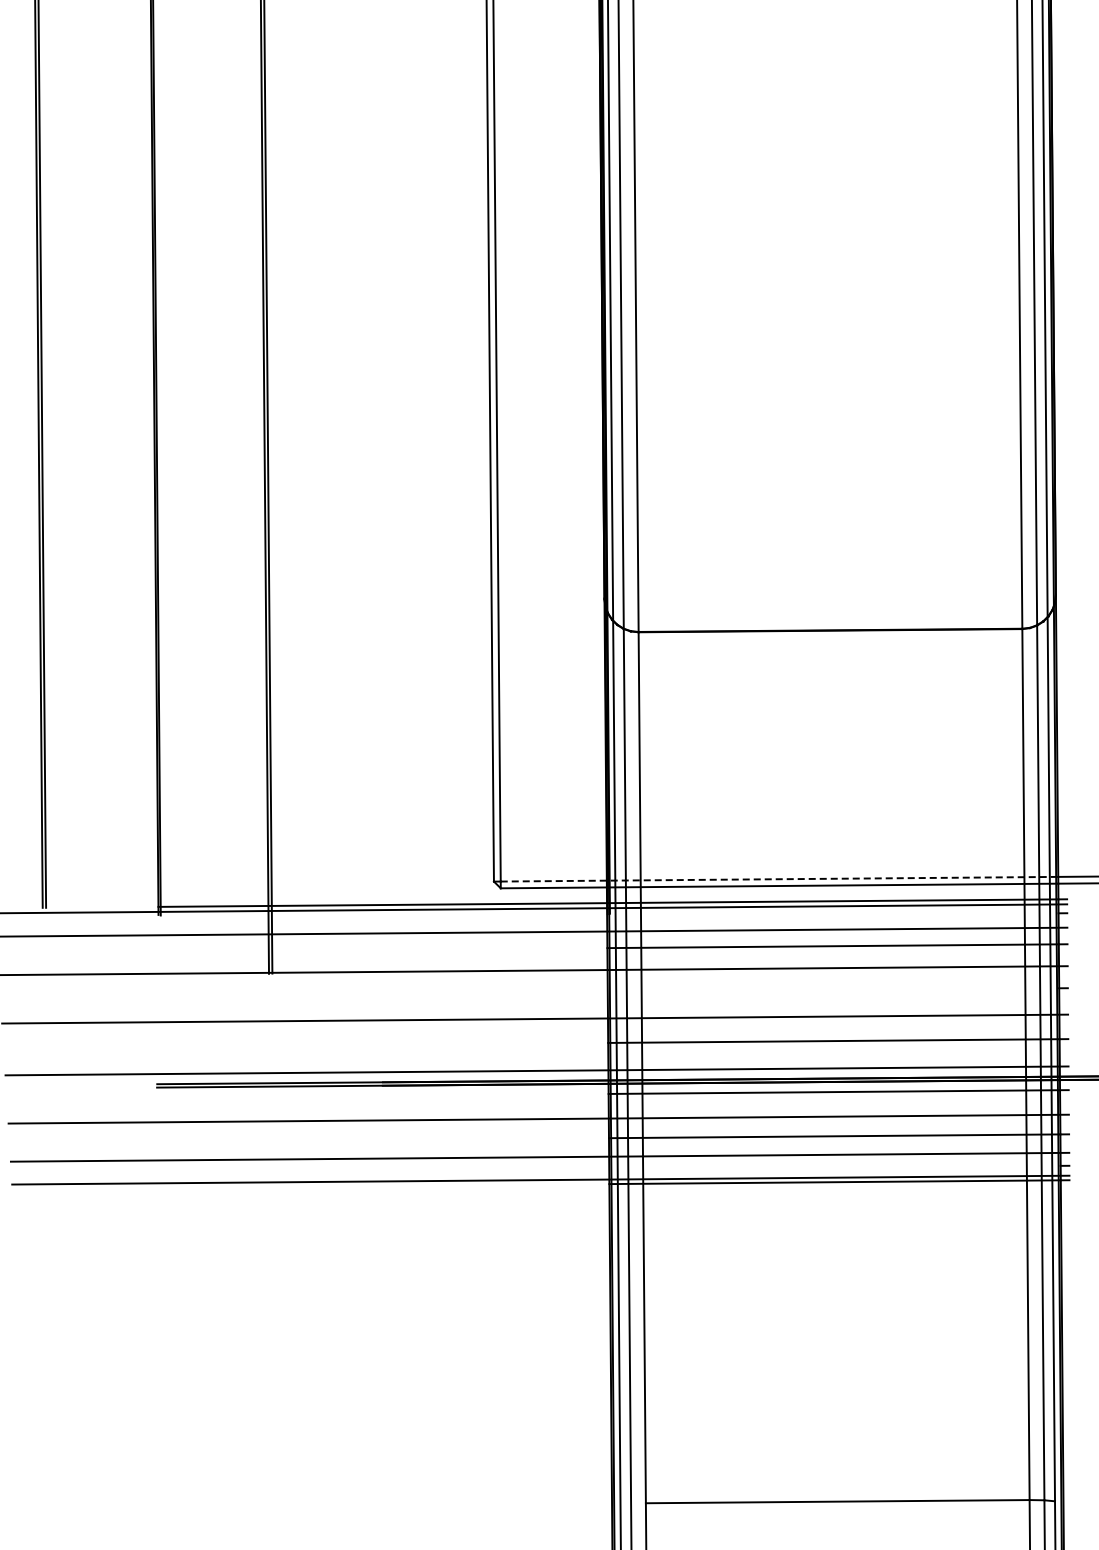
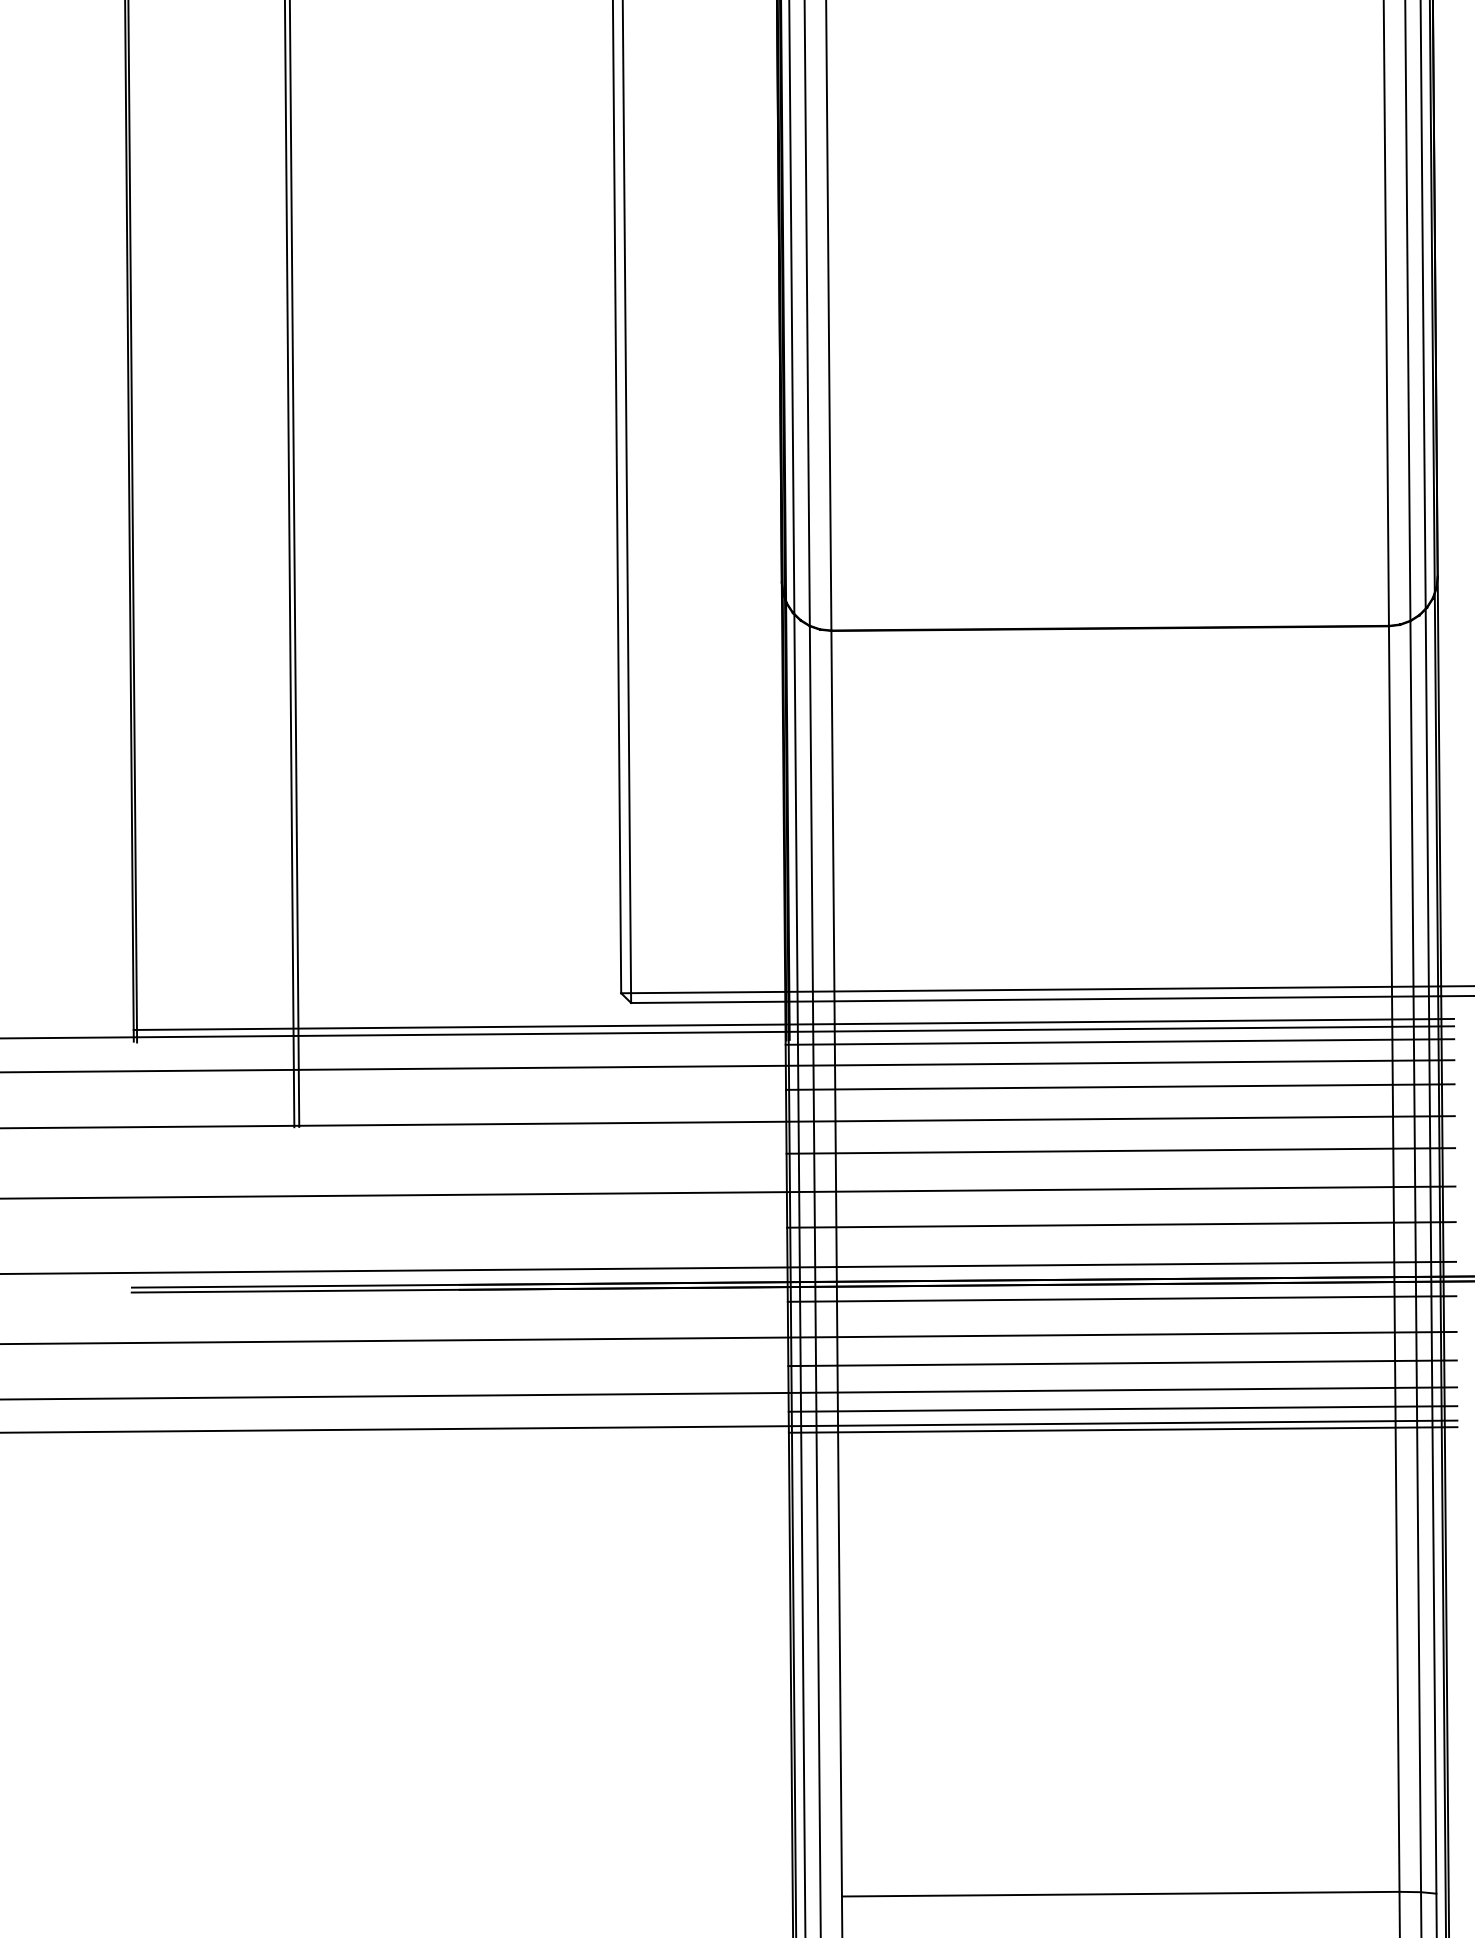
line: (779, 879) -> (1036, 990), dashed -> solid
line: (832, 915) -> (1113, 1042), added
line: (833, 990) -> (1114, 1151), added
line: (834, 1167) -> (1116, 1408), added

